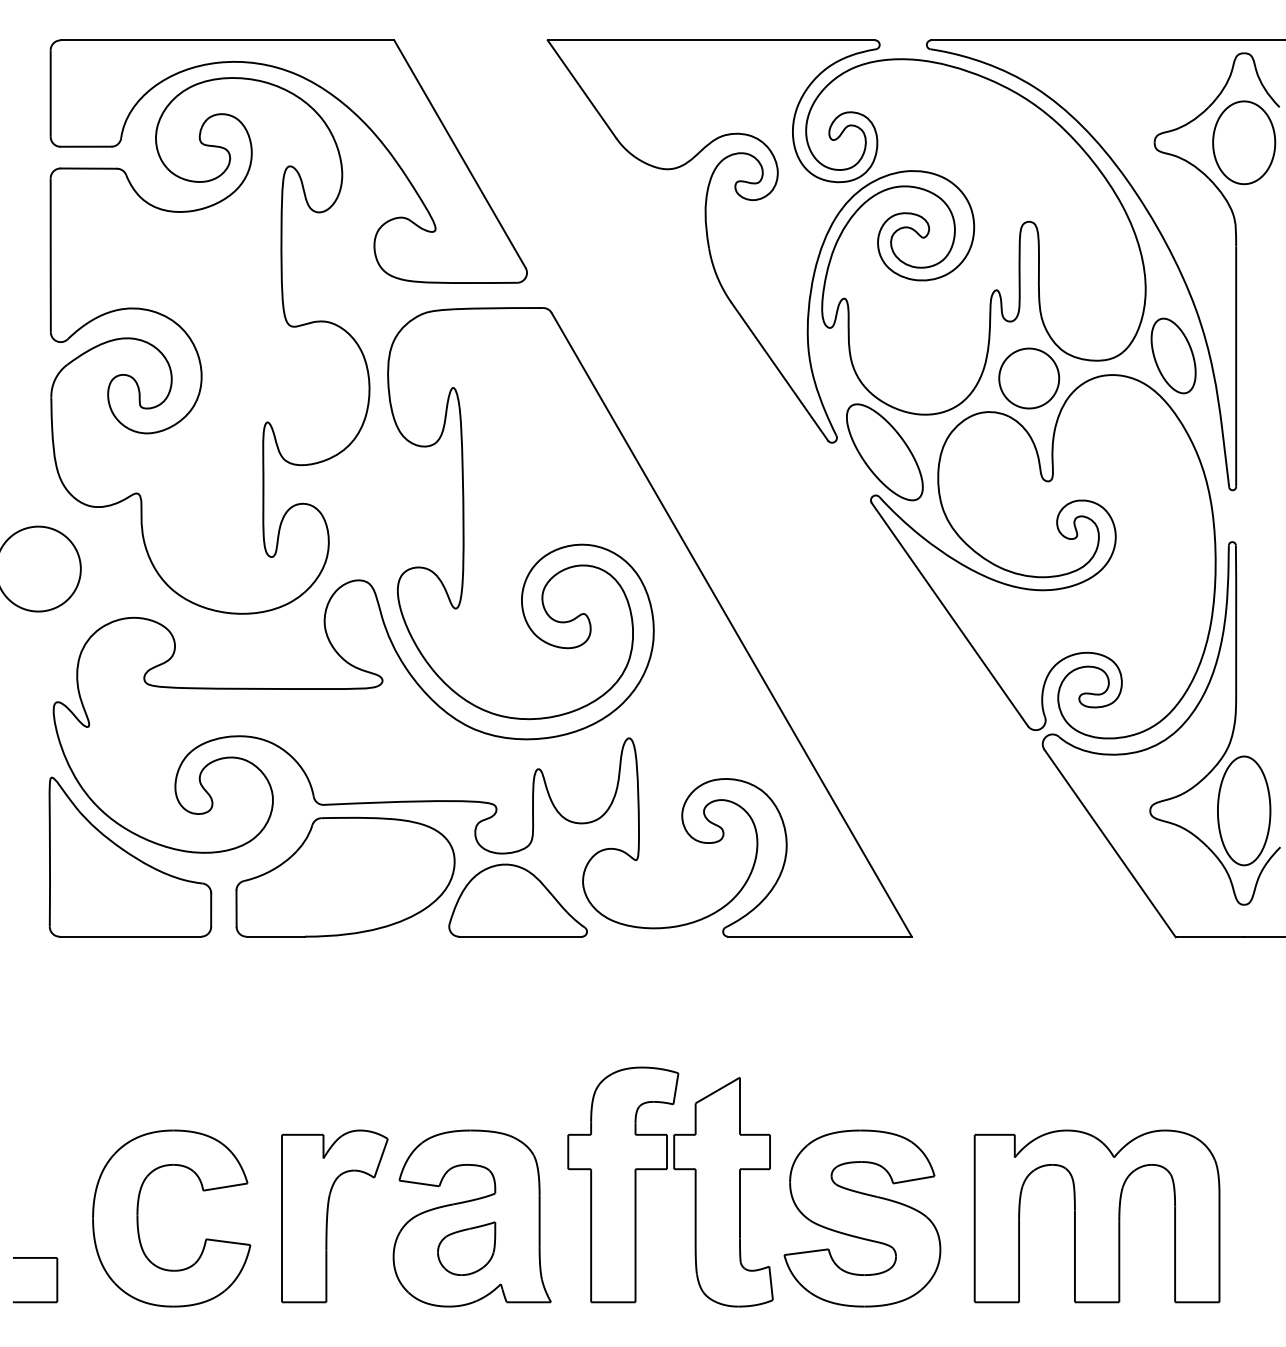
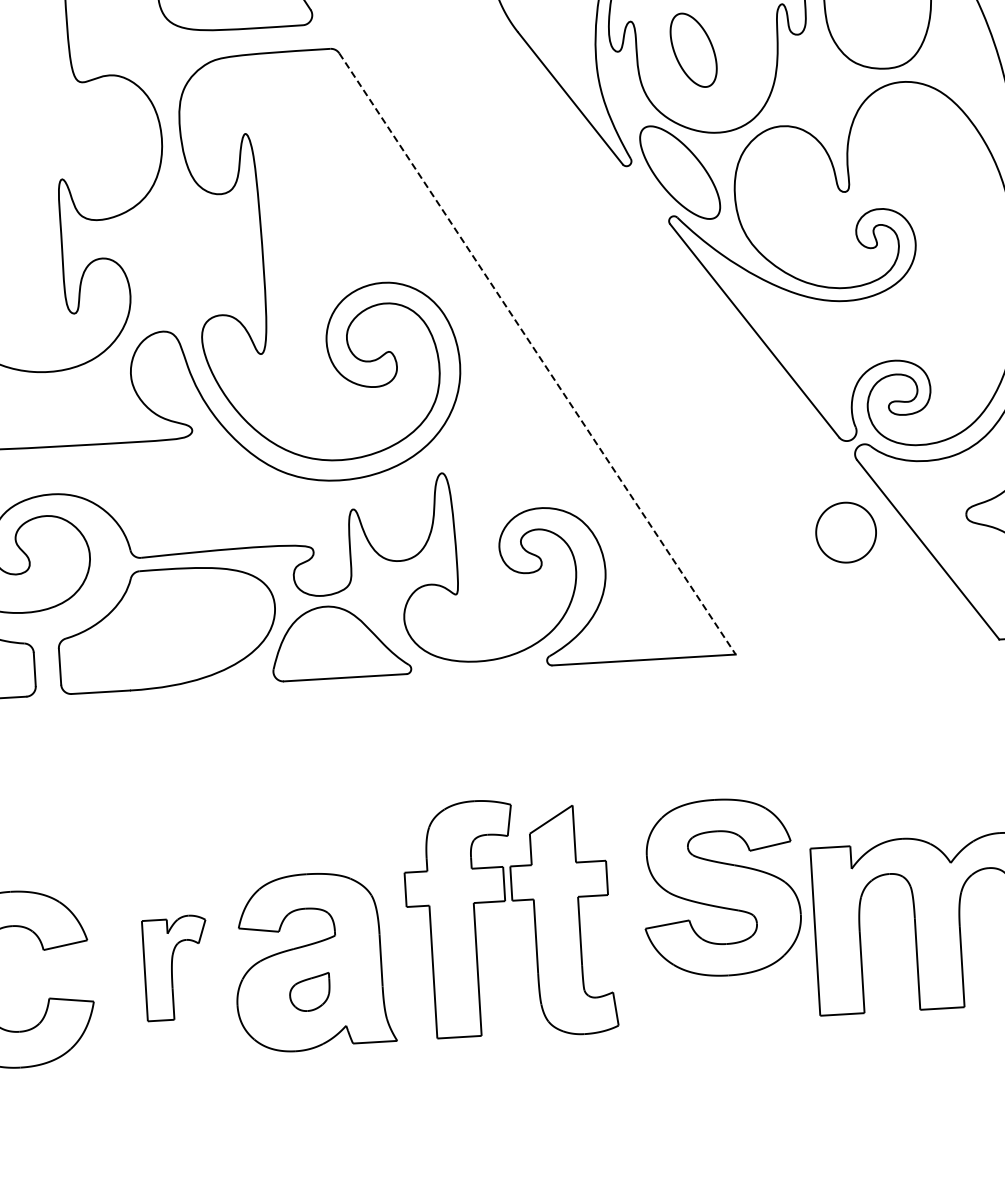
part: (1173, 355) -> (693, 49), moved
part: (1029, 378) -> (846, 532), moved
line: (732, 625) -> (538, 354), solid -> dashed
part: (334, 1216) -> (176, 968), size x0.6
part: (862, 1218) -> (721, 887), moved
part: (466, 1248) -> (309, 992), size x0.7

